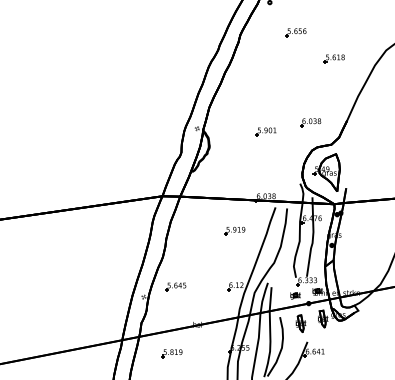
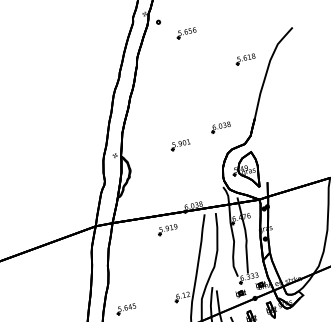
part: (295, 32) -> (186, 33), moved
part: (333, 58) -> (244, 59), moved
part: (234, 230) -> (167, 229), moved

